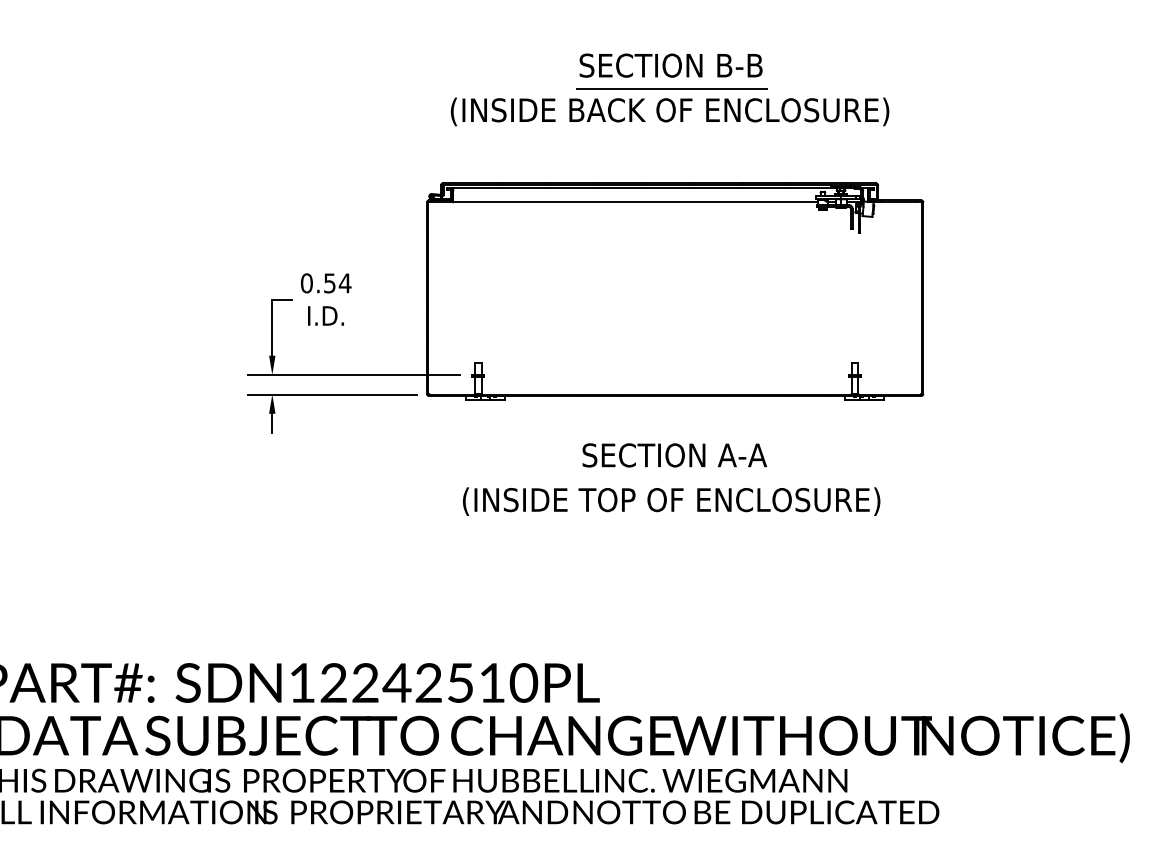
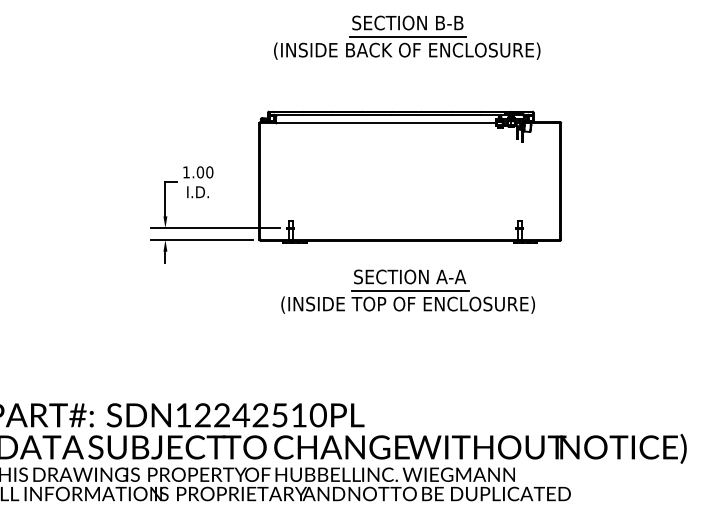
part: (670, 89) -> (407, 37), moved
text: (325, 283) -> (197, 172), 0.54 -> 1.00
line: (675, 479) -> (410, 291), added

